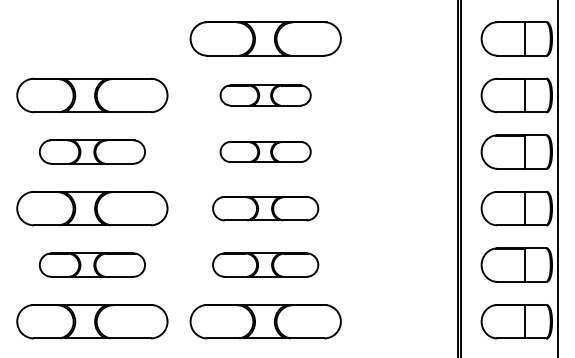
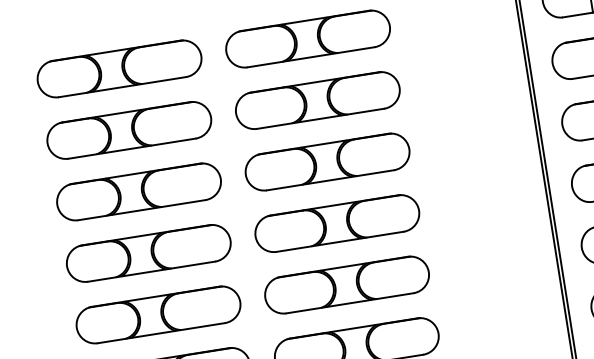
part: (92, 38) -> (119, 68), added
part: (265, 95) -> (317, 100), size x1.67
part: (92, 151) -> (139, 191), size x1.43
part: (265, 151) -> (327, 161), size x1.67
part: (265, 208) -> (337, 223), size x1.43
part: (92, 264) -> (158, 314), size x1.43
part: (265, 264) -> (346, 284), size x1.43

